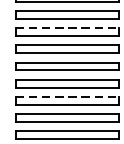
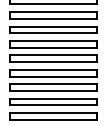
line: (67, 27) -> (53, 26), dashed -> solid
line: (67, 97) -> (53, 84), dashed -> solid

